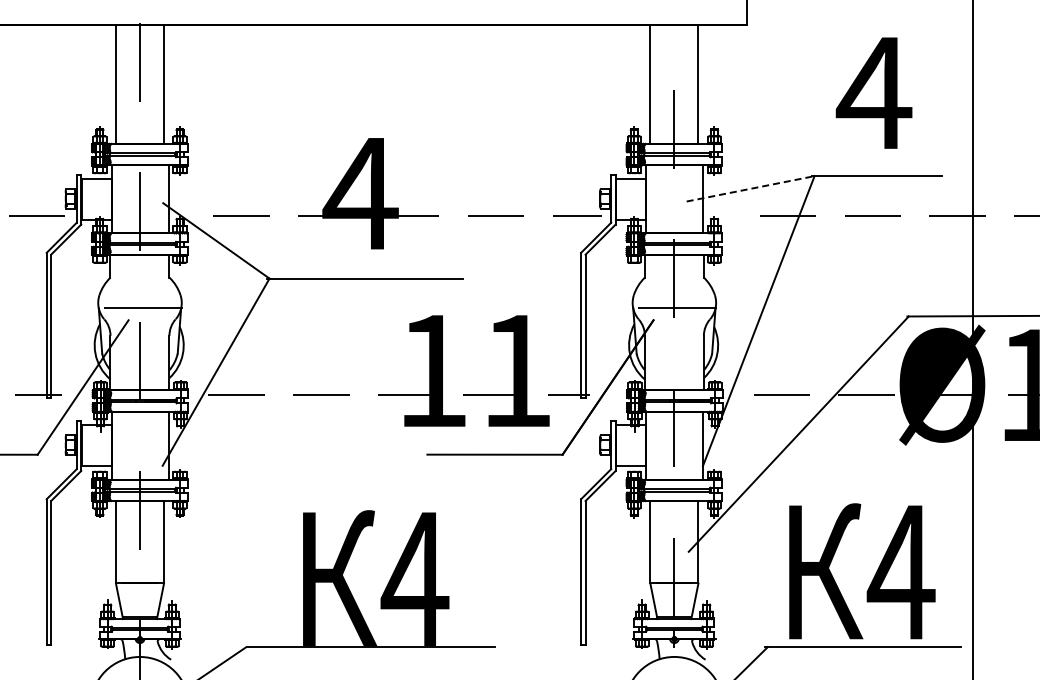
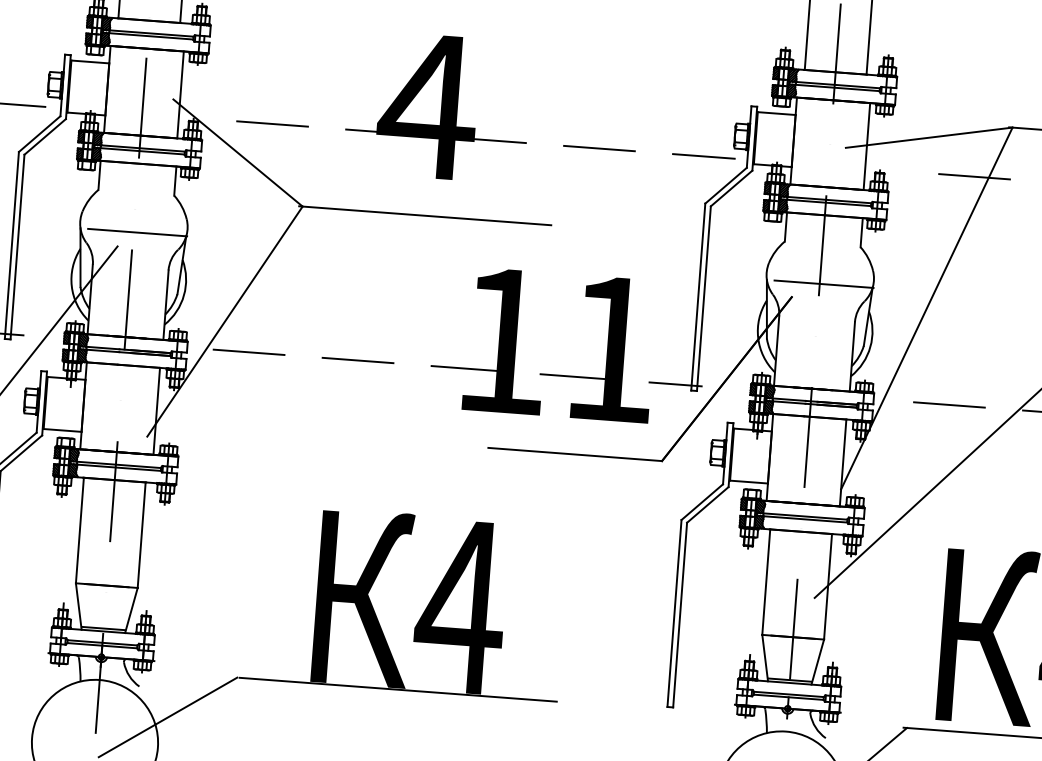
line: (751, 188) -> (930, 137), dashed -> solid

